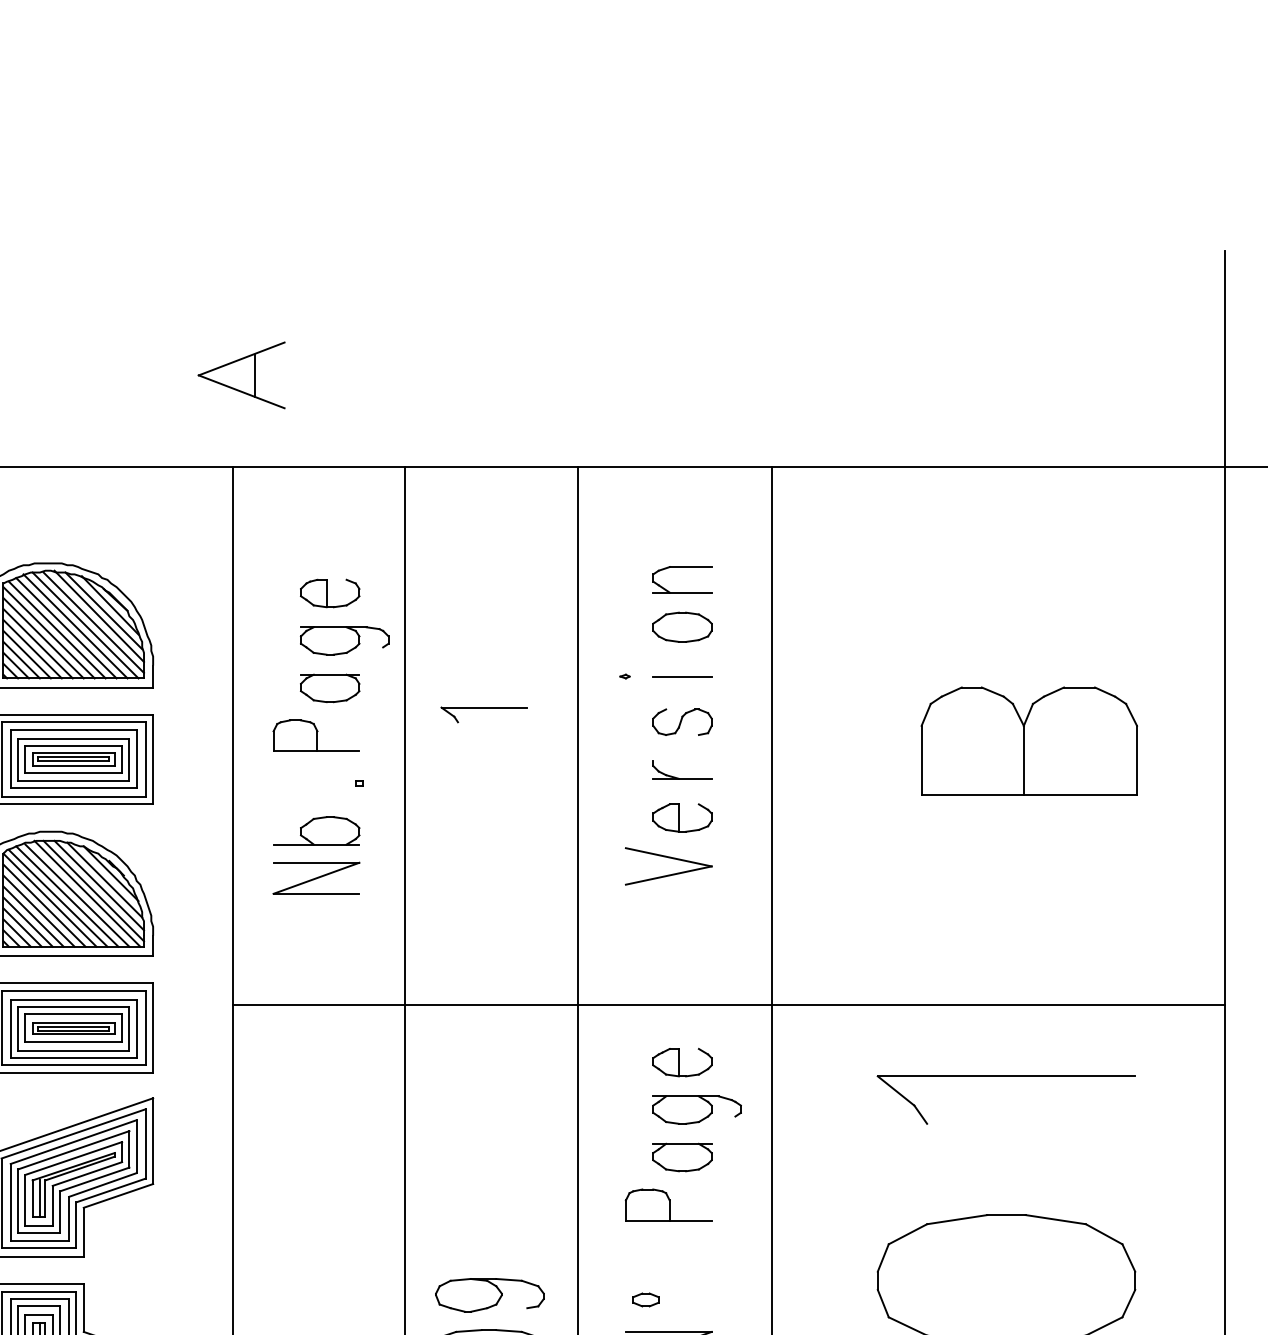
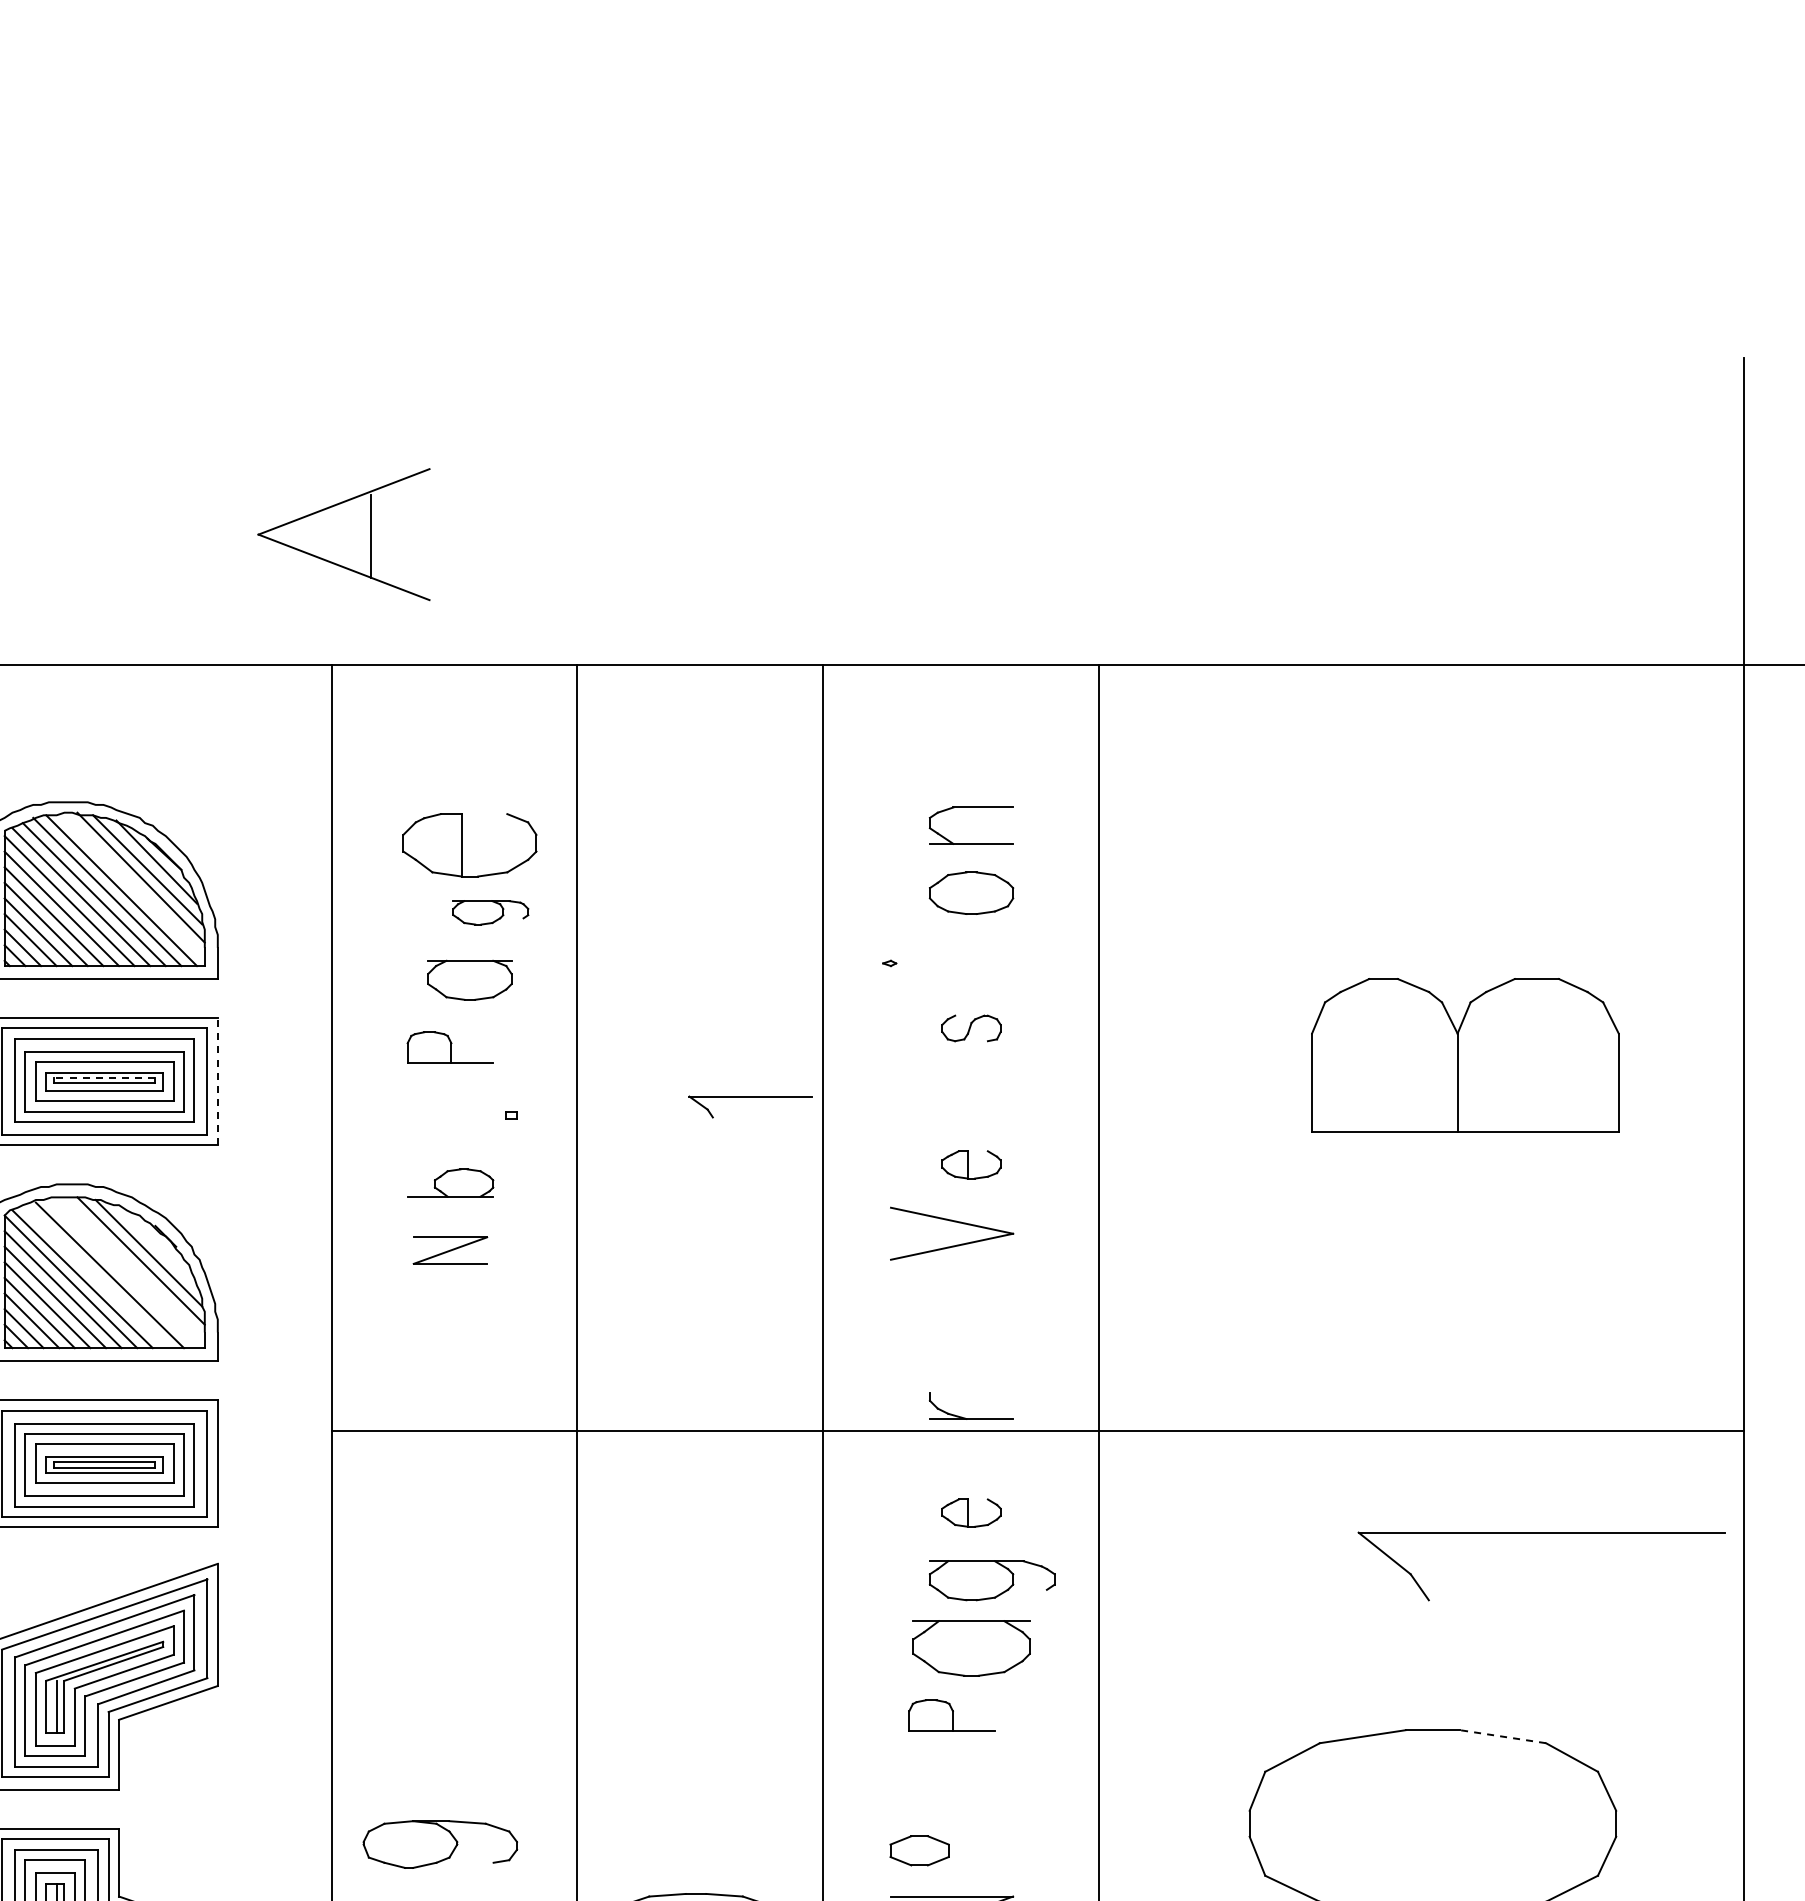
part: (241, 375) -> (343, 534), size x1.4
part: (329, 593) -> (469, 844), size x1.6
line: (93, 622) -> (132, 886), removed
part: (344, 640) -> (490, 912), size x0.6
line: (682, 676) -> (971, 963), removed
part: (484, 708) -> (750, 1097), moved
part: (682, 722) -> (971, 1028), size x0.7
part: (316, 735) -> (450, 1047), size x0.7
line: (73, 756) -> (104, 1077), solid -> dashed
line: (152, 759) -> (217, 1081), solid -> dashed
part: (678, 777) -> (965, 1417), moved
part: (682, 817) -> (971, 1164), size x0.7
part: (316, 830) -> (450, 1182), size x0.7
line: (111, 873) -> (158, 1244), removed
part: (316, 878) -> (450, 1250), size x0.6
line: (93, 890) -> (132, 1268), removed
line: (86, 893) -> (123, 1272), removed
line: (67, 896) -> (95, 1276), removed
part: (682, 1062) -> (971, 1512), size x0.7
part: (1006, 1076) -> (1541, 1533), moved
part: (682, 1157) -> (971, 1647), size x1.4
part: (668, 1204) -> (951, 1715), size x0.7
line: (1055, 1219) -> (1502, 1736), solid -> dashed
part: (490, 1295) -> (440, 1844), moved
part: (645, 1300) -> (919, 1851), size x1.6

